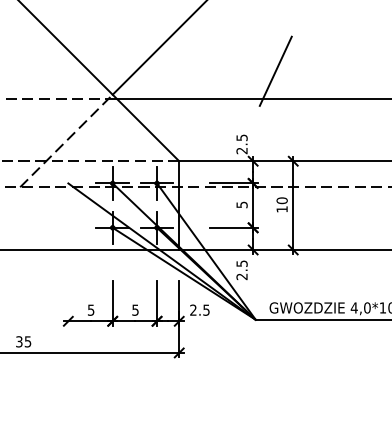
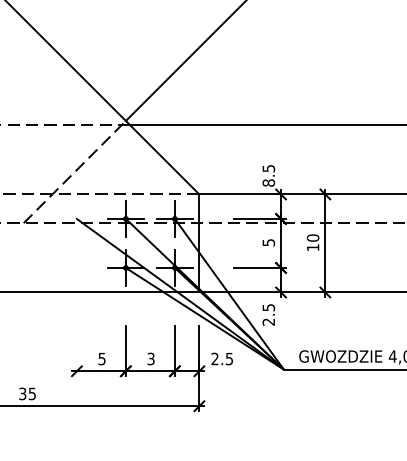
line: (275, 70) -> (305, 94), removed
text: (241, 150) -> (268, 182), 2.5 -> 8.5
text: (135, 309) -> (151, 358), 5 -> 3

